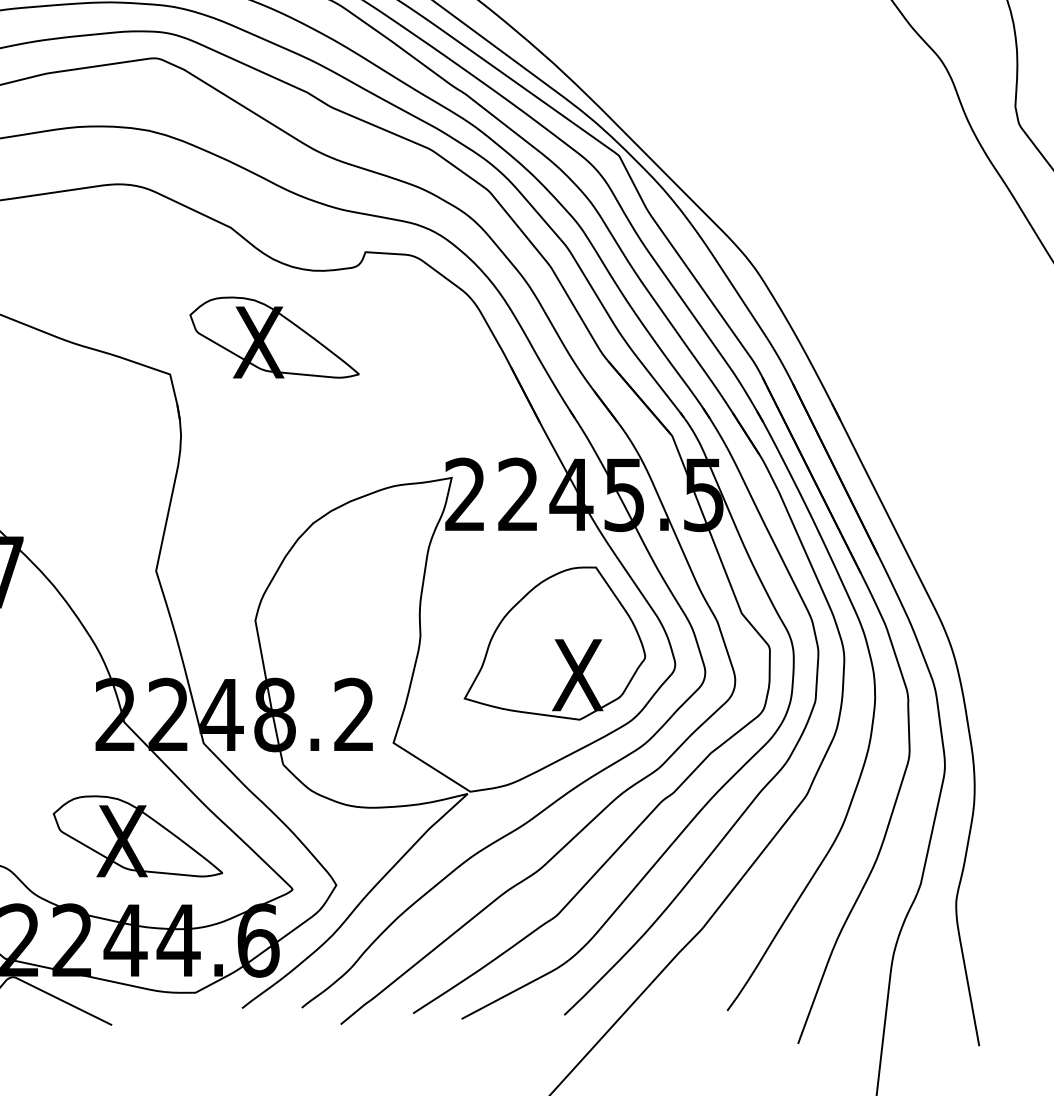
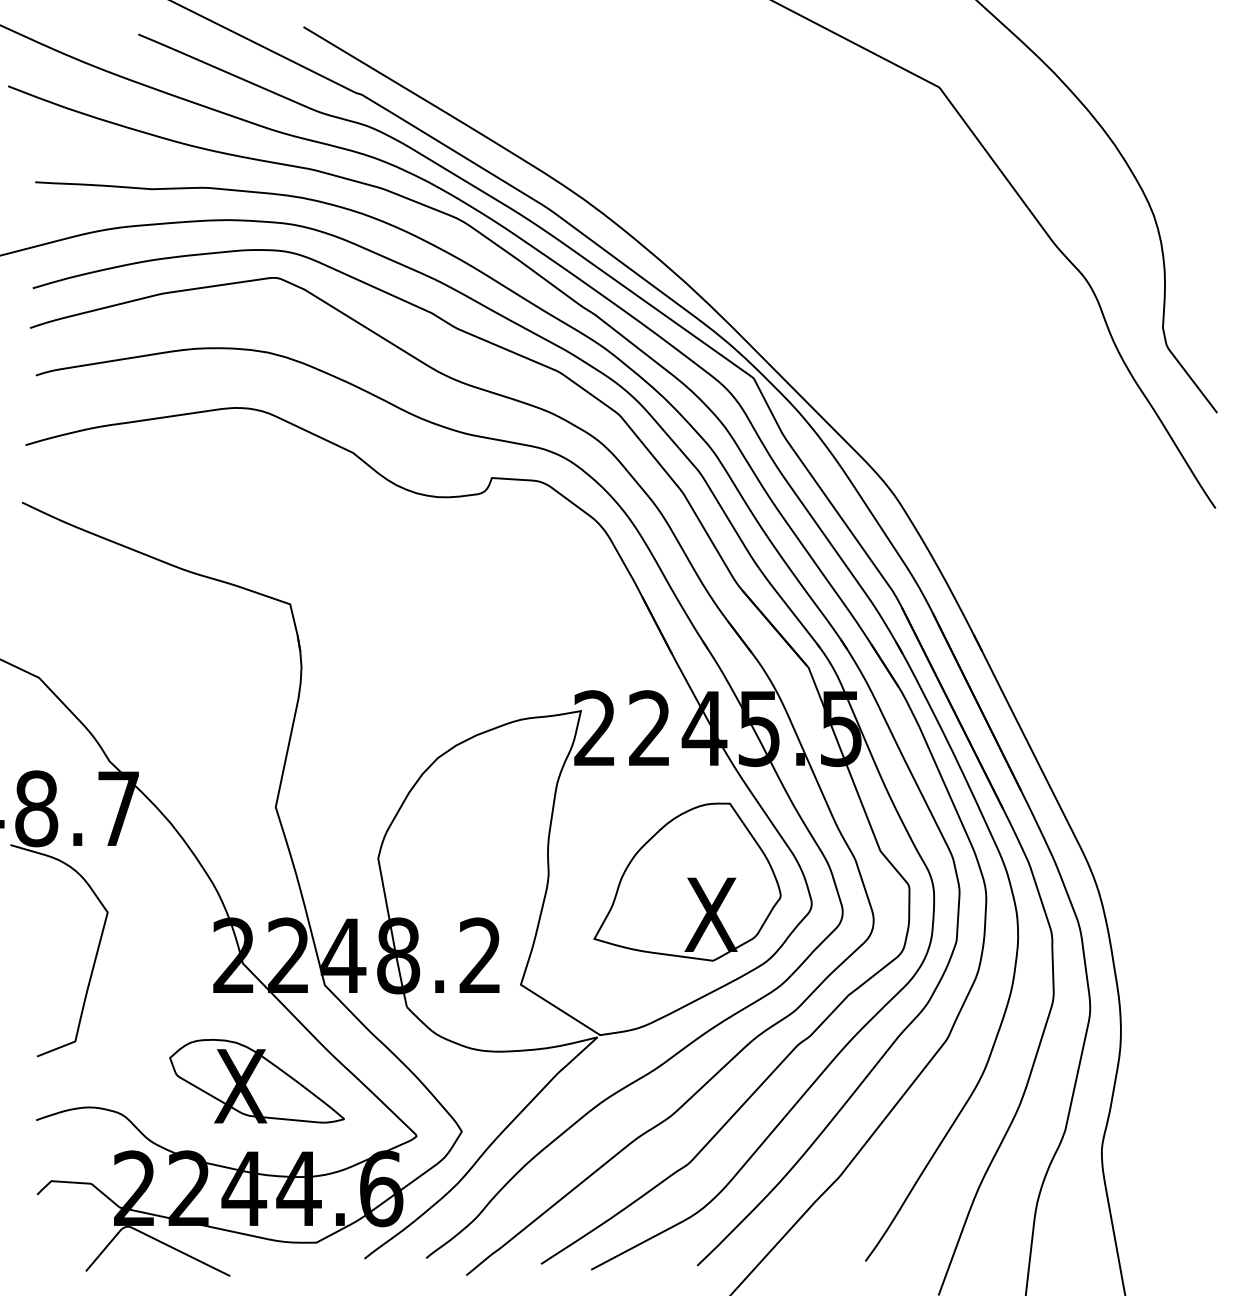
part: (274, 337) -> (397, 566), removed

